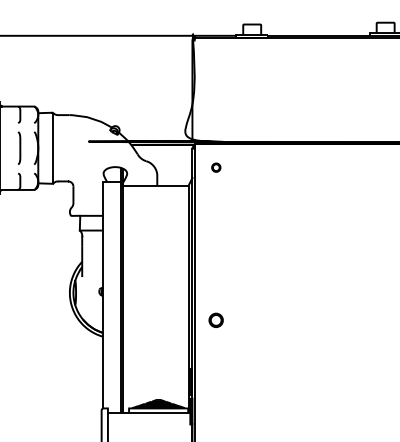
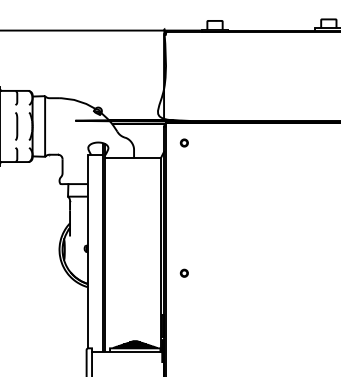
part: (216, 320) -> (184, 273), size x0.62

